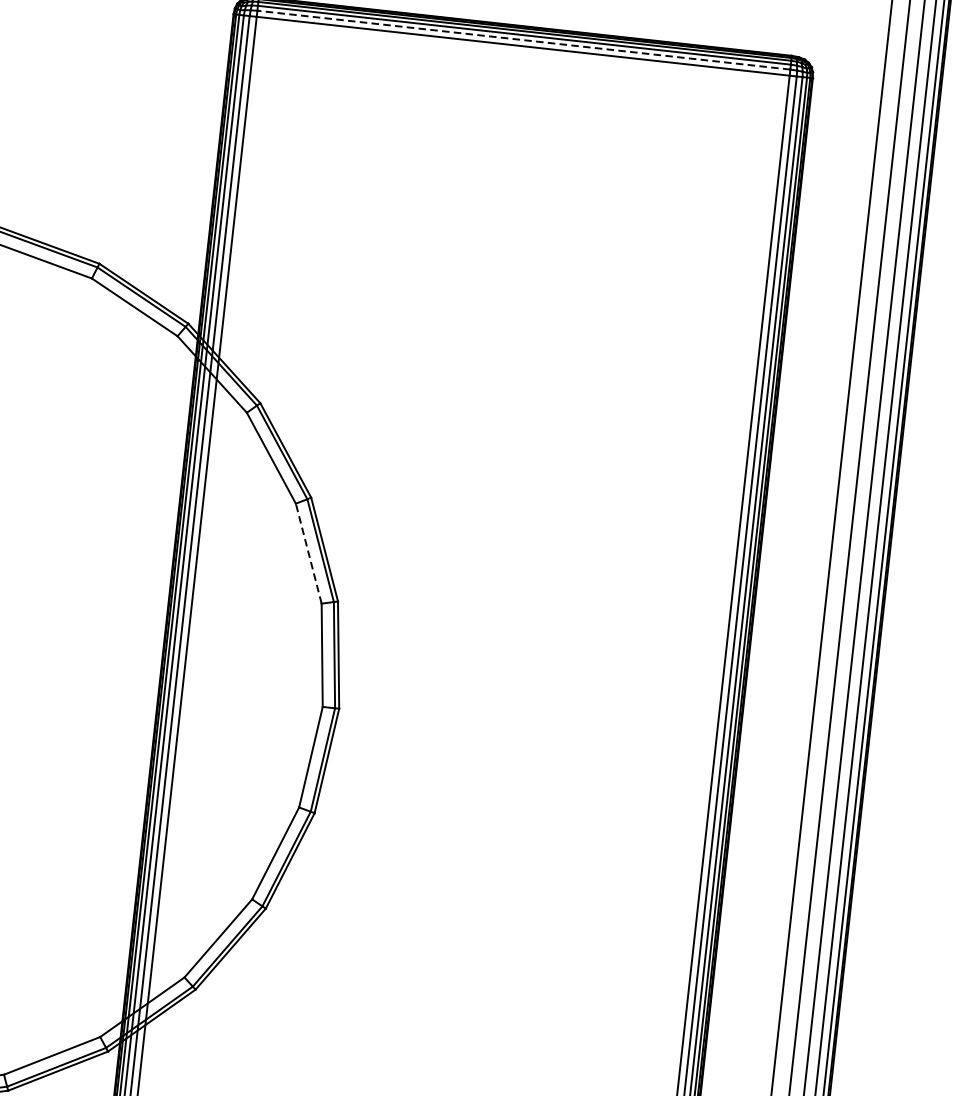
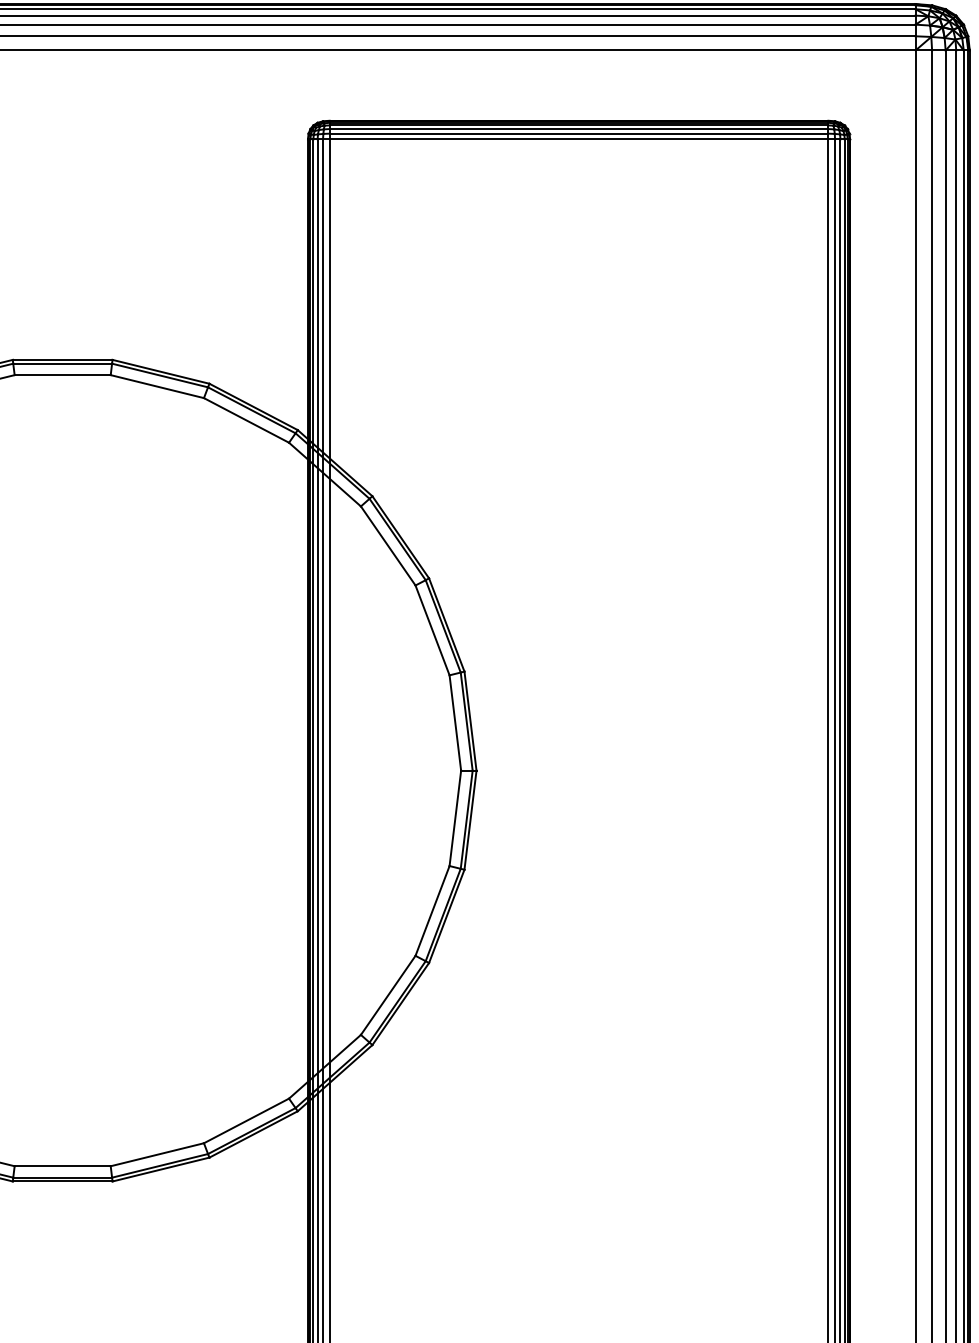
line: (523, 39) -> (578, 133), dashed -> solid
line: (308, 552) -> (432, 629), dashed -> solid

